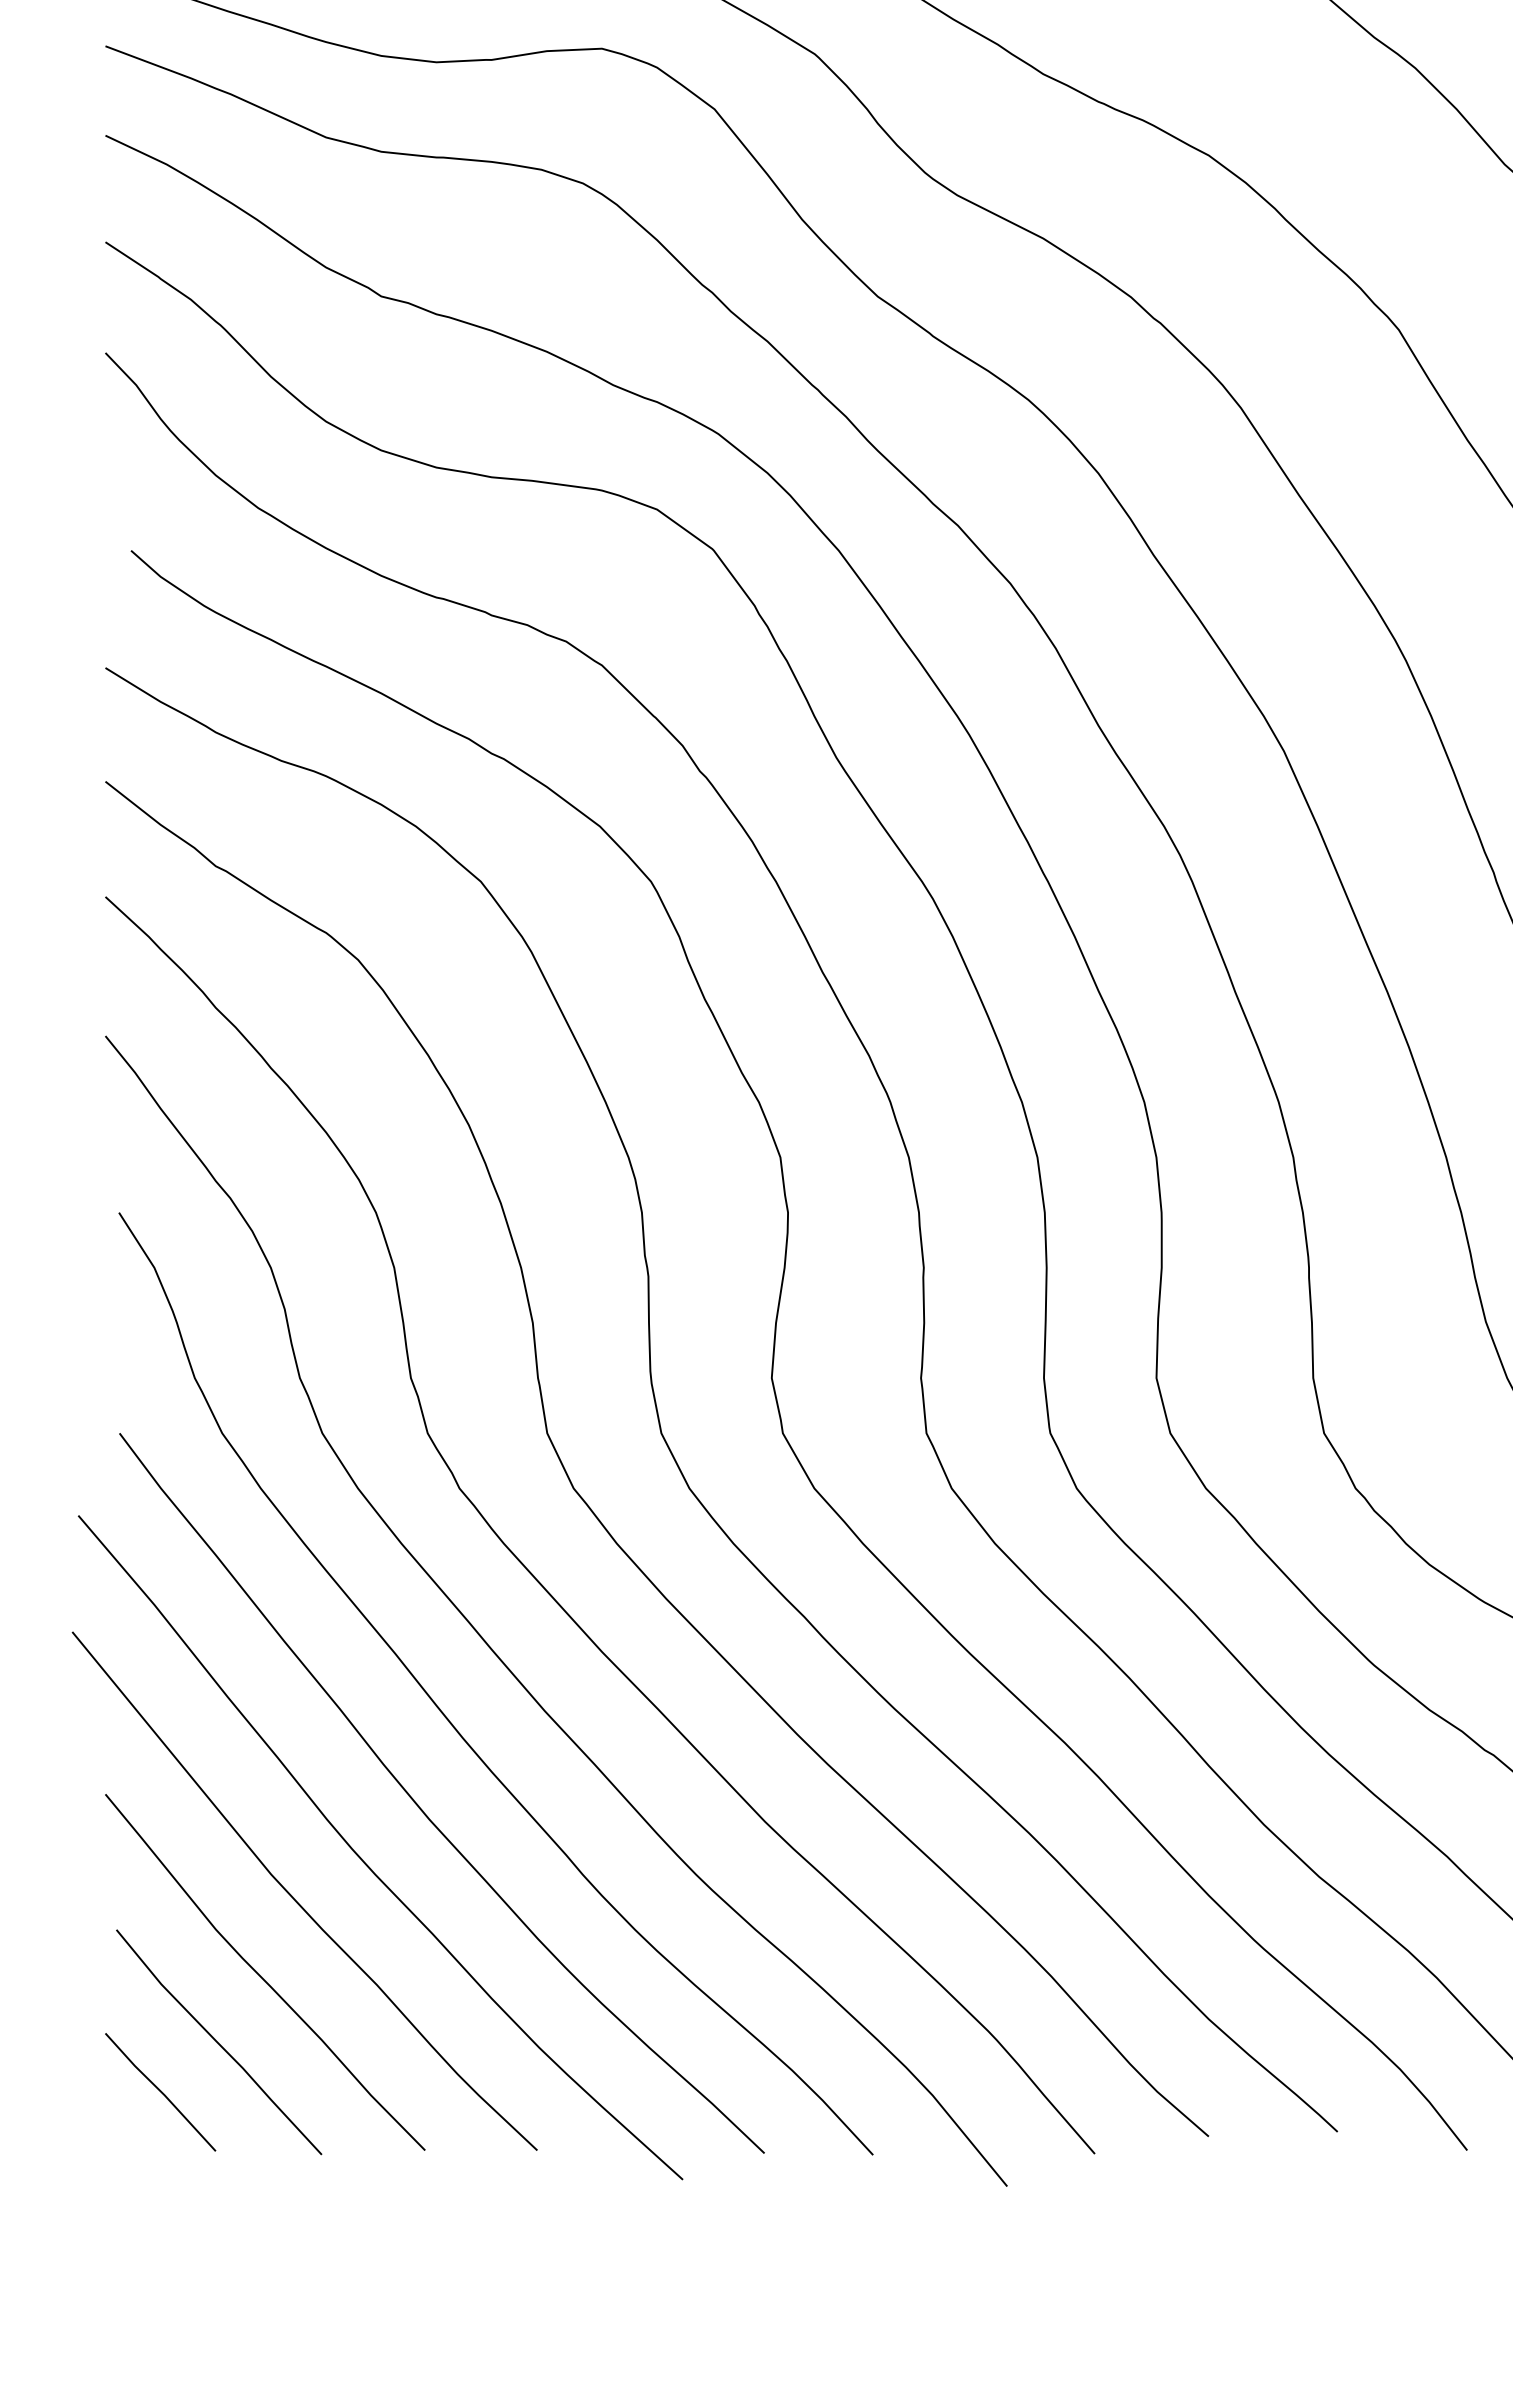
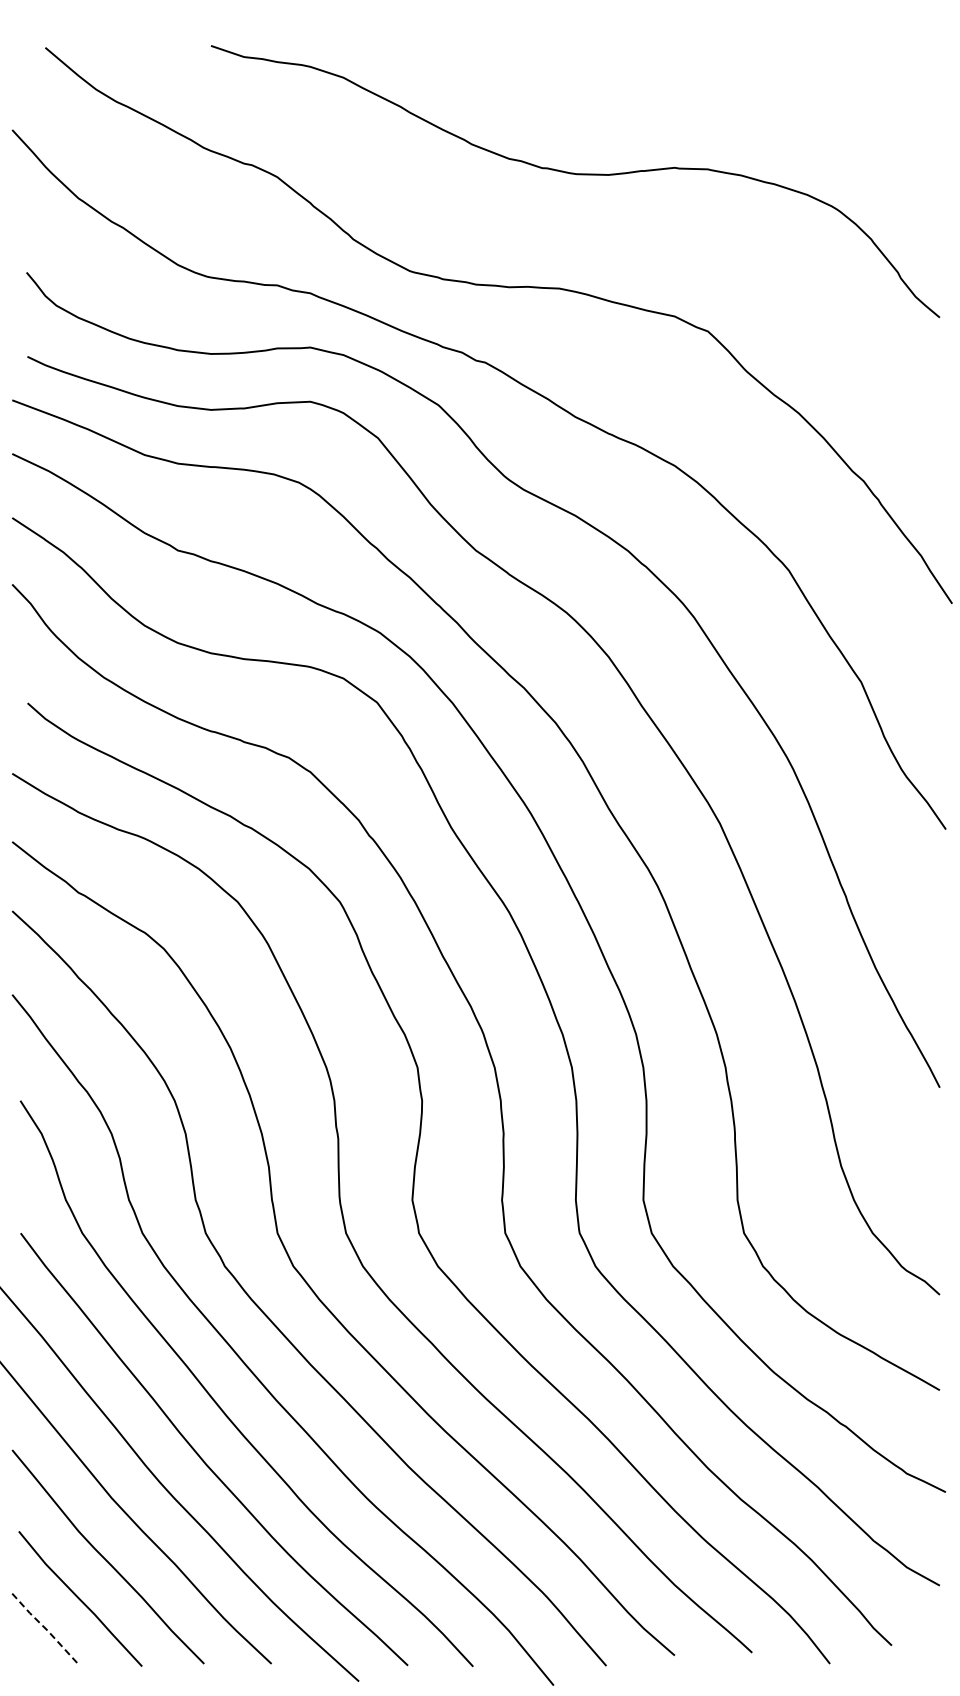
line: (160, 2091) -> (45, 1628), solid -> dashed

